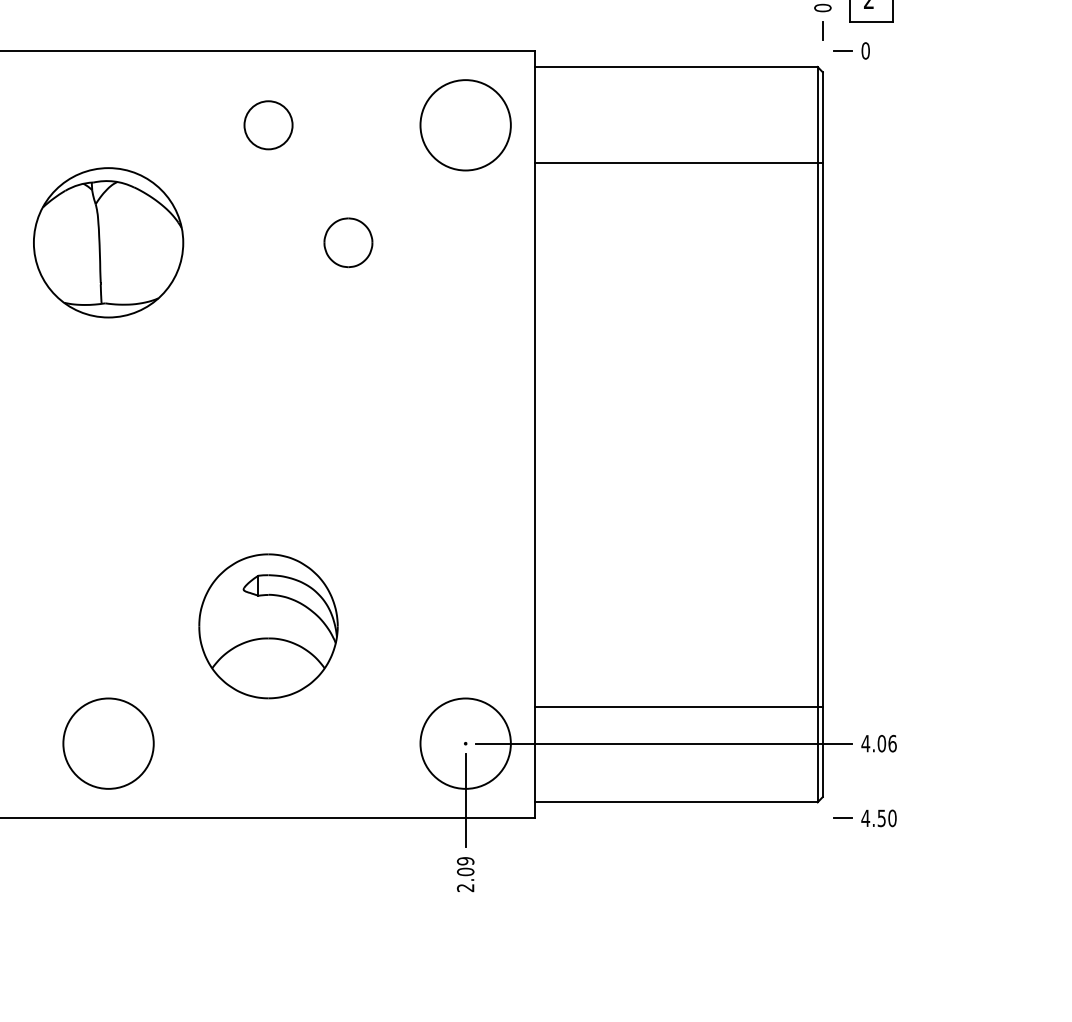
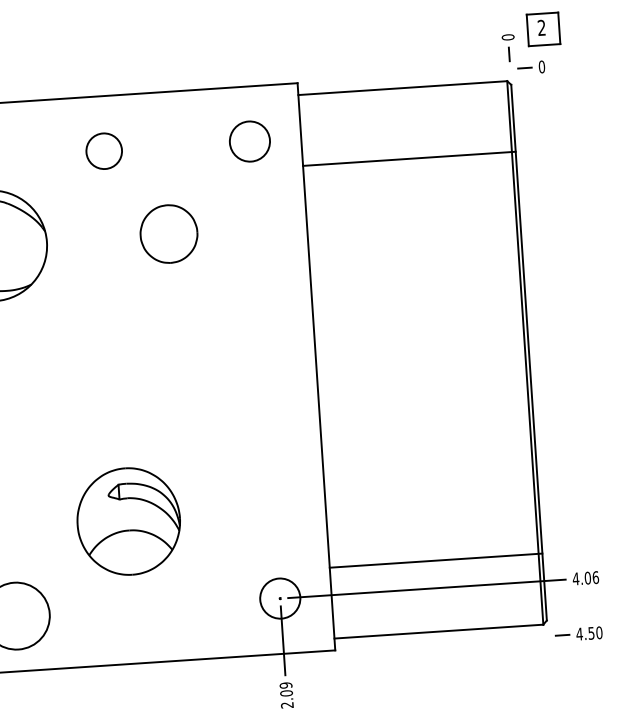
circle: (465, 125) -> (249, 141), size x0.6
part: (348, 242) -> (169, 233), size x1.6
circle: (465, 743) -> (280, 598), size x0.6

